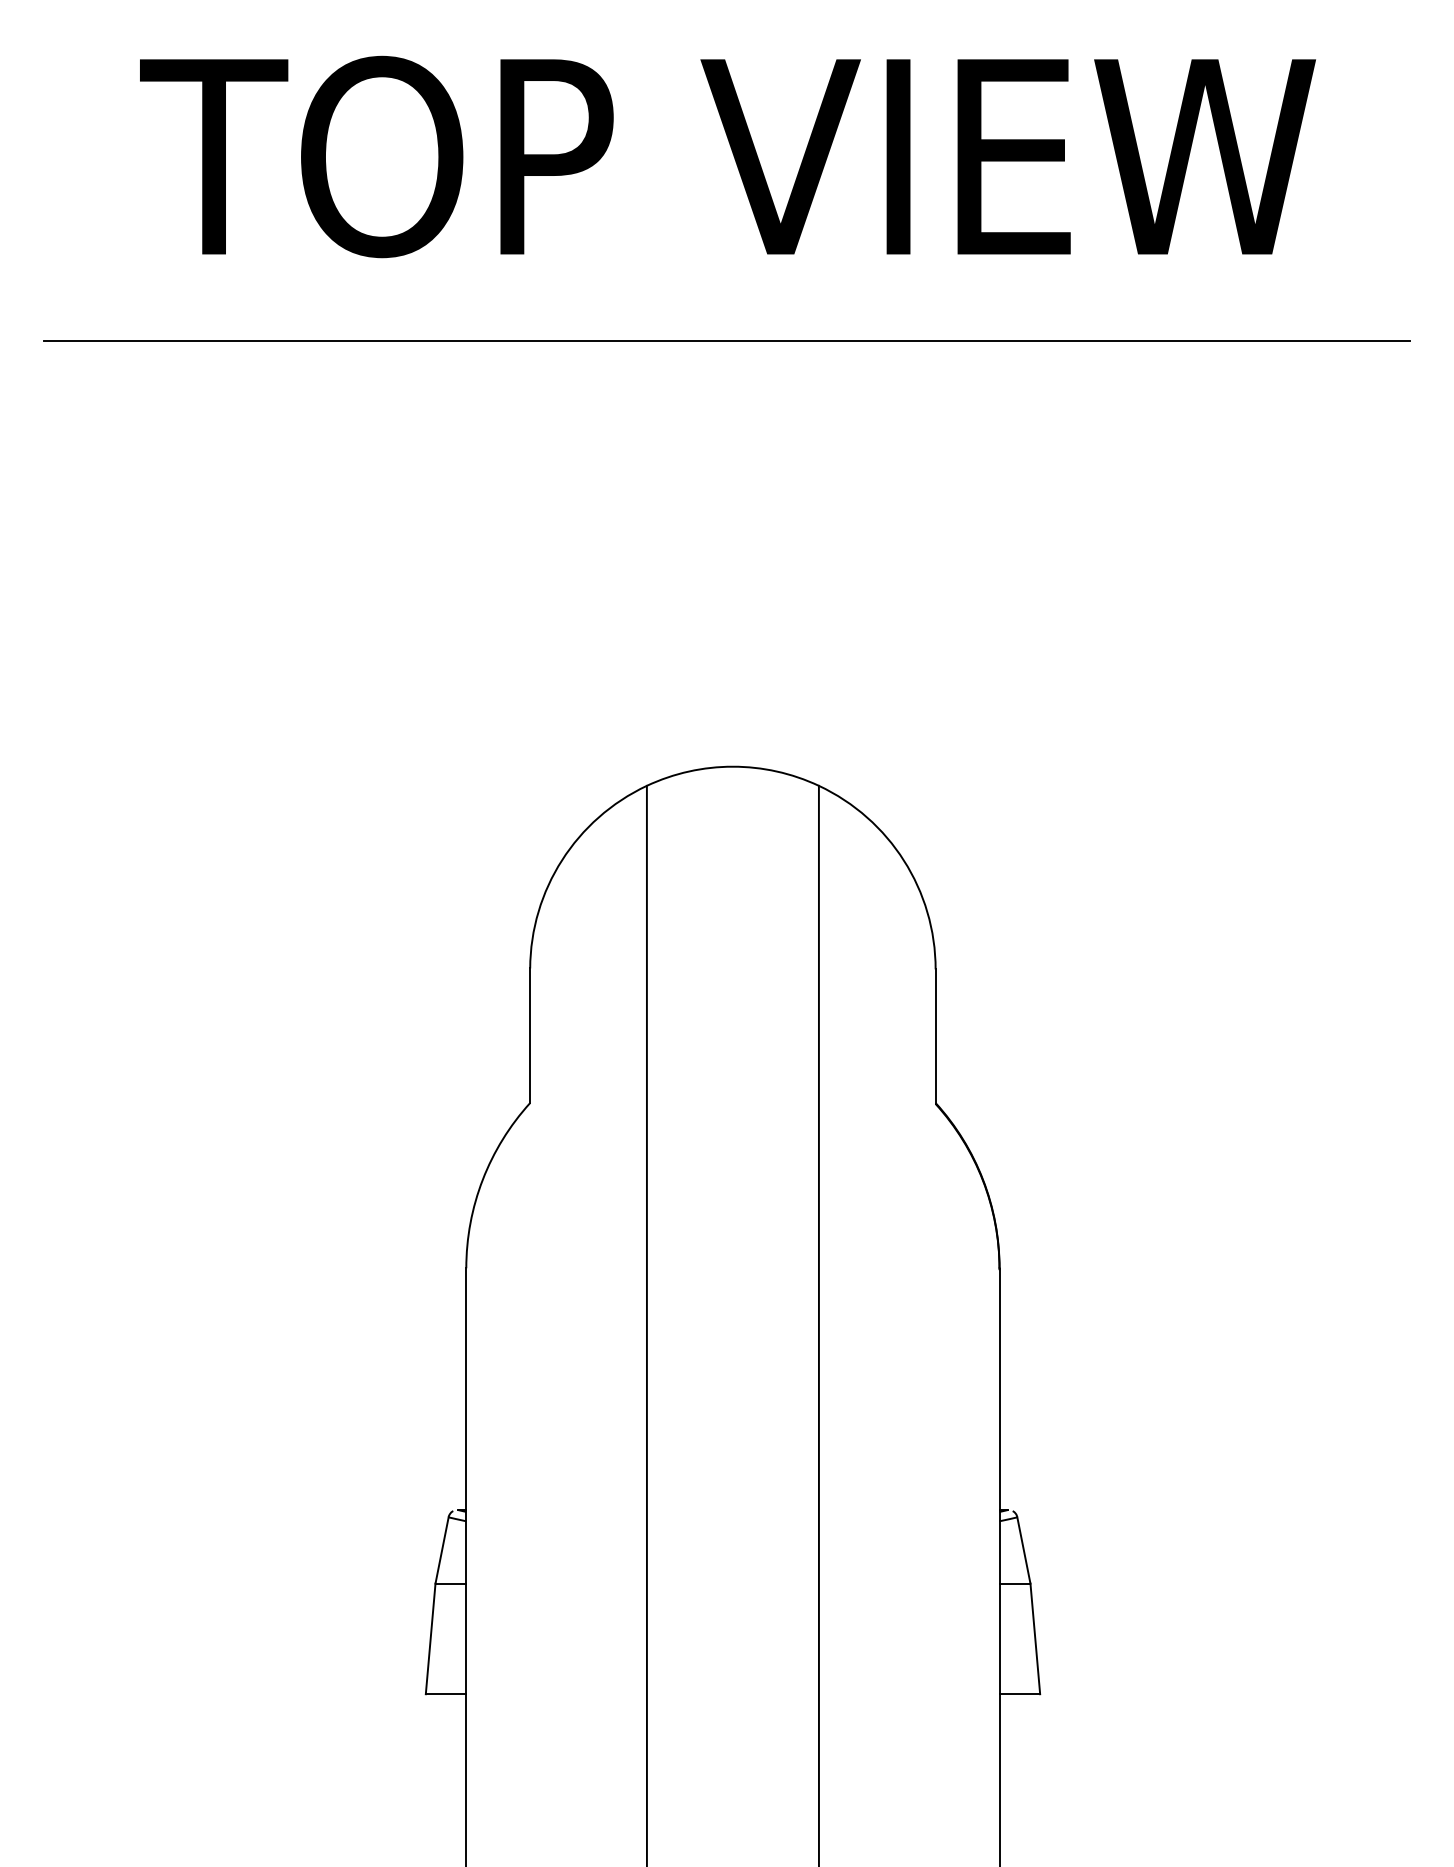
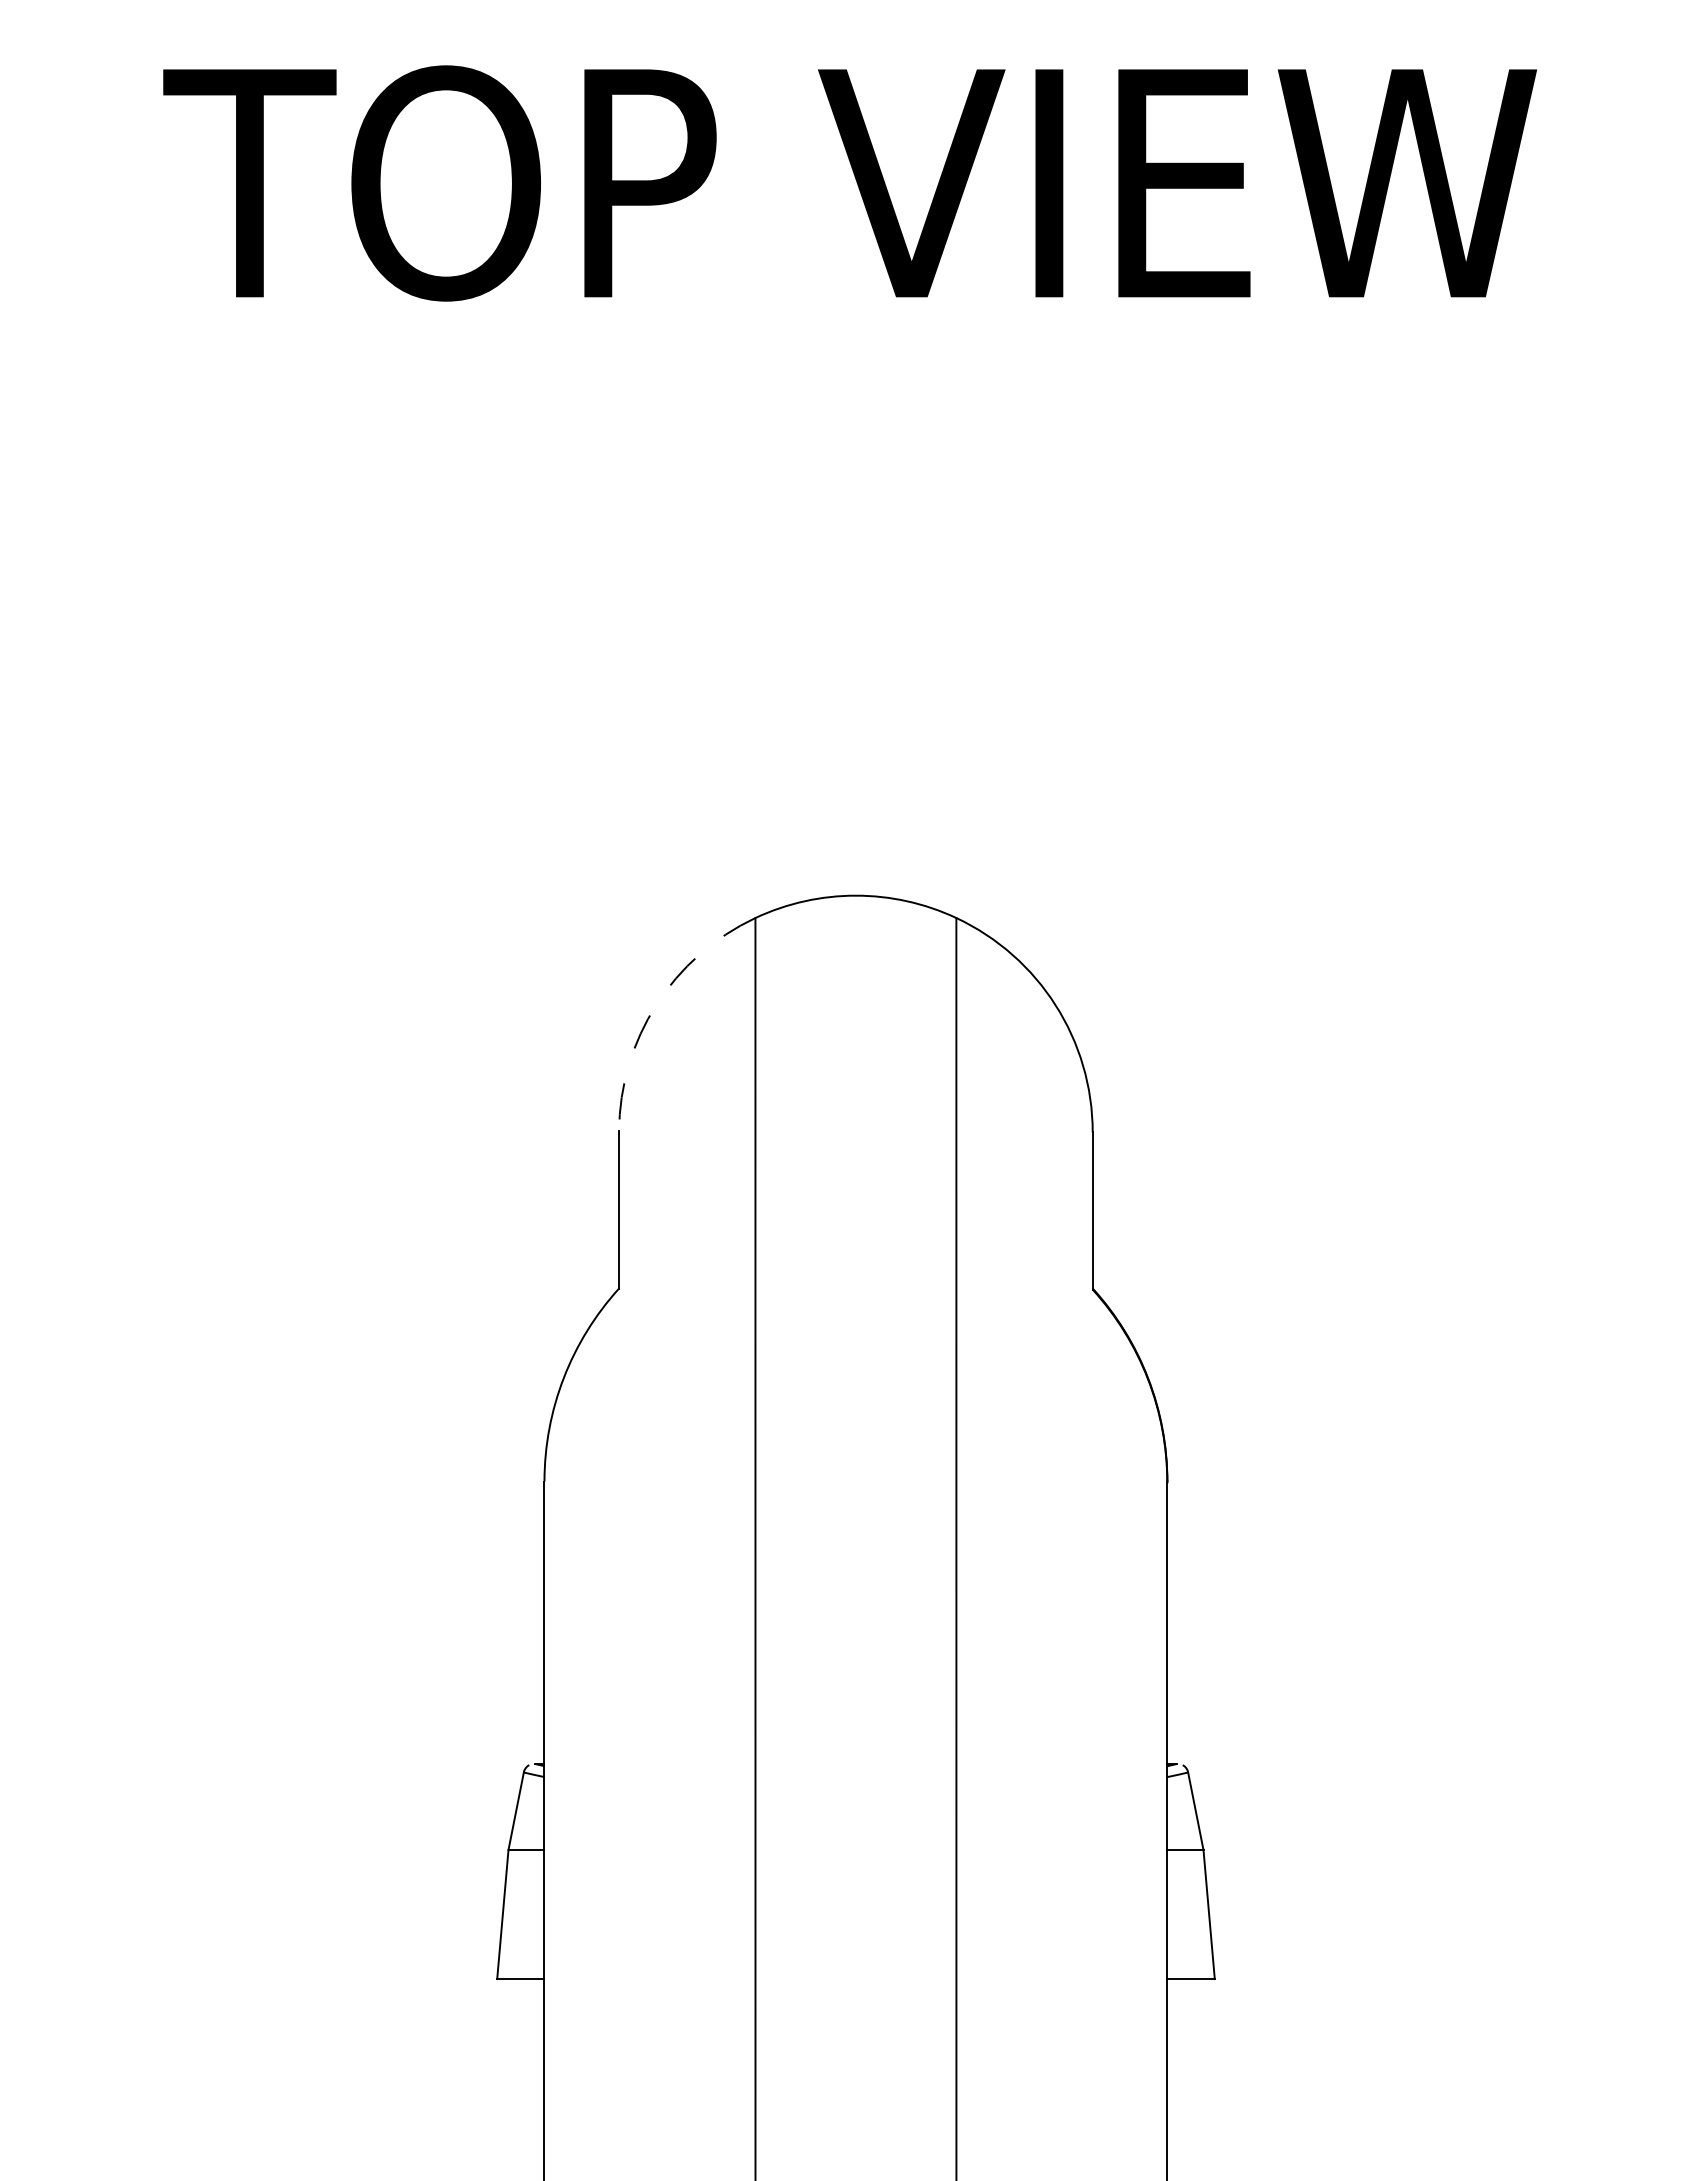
line: (726, 340) -> (848, 397), removed
arc: (562, 859) -> (656, 1004), solid -> dashed

